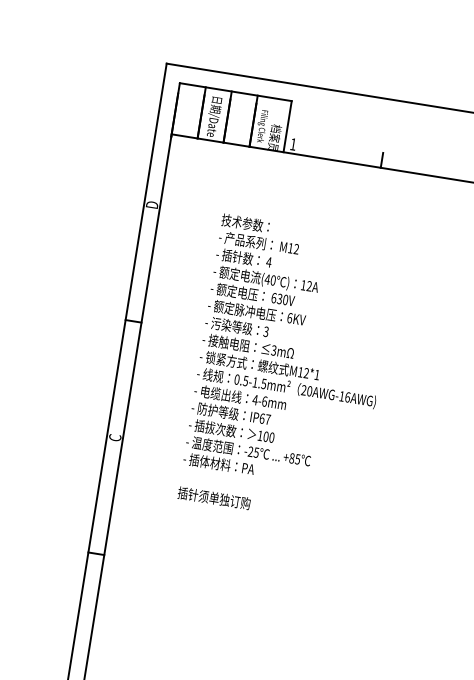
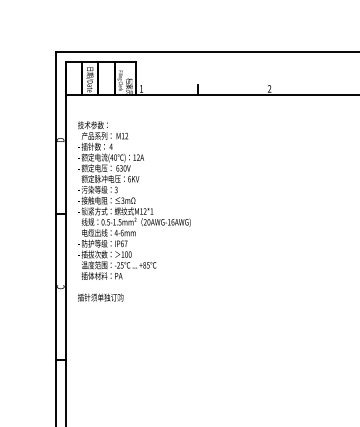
text: (289, 370) -> (134, 211), moved

